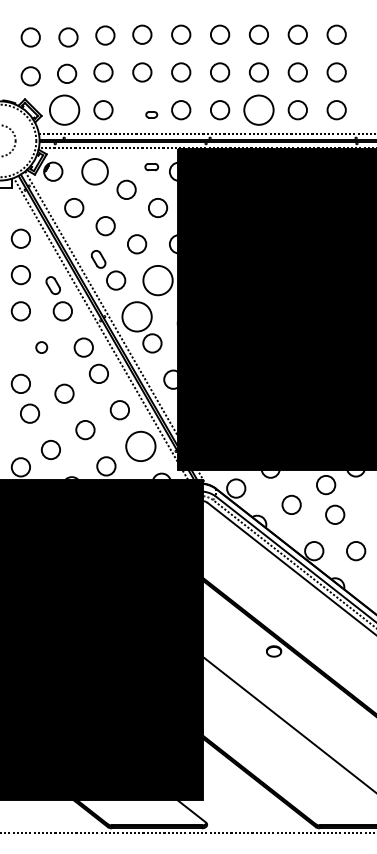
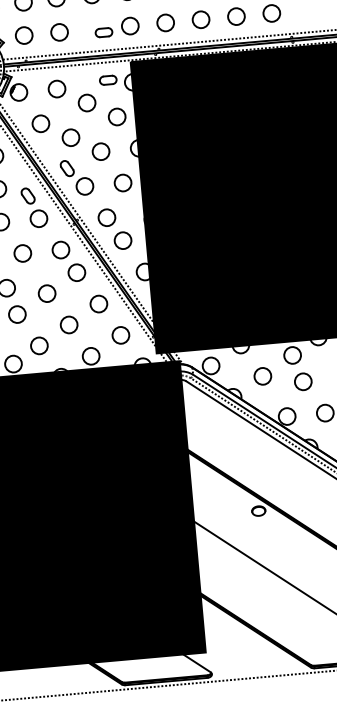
circle: (64, 110) -> (24, 35), size x0.62
circle: (258, 110) -> (200, 20), size x0.62
part: (151, 114) -> (103, 32), size x1.67
part: (151, 166) -> (107, 79), size x1.43
circle: (95, 171) -> (57, 88), size x0.71
circle: (157, 280) -> (122, 183), size x0.62
circle: (136, 316) -> (106, 217), size x0.62
circle: (41, 347) -> (22, 253), size x1.67
circle: (140, 446) -> (120, 335), size x0.62

